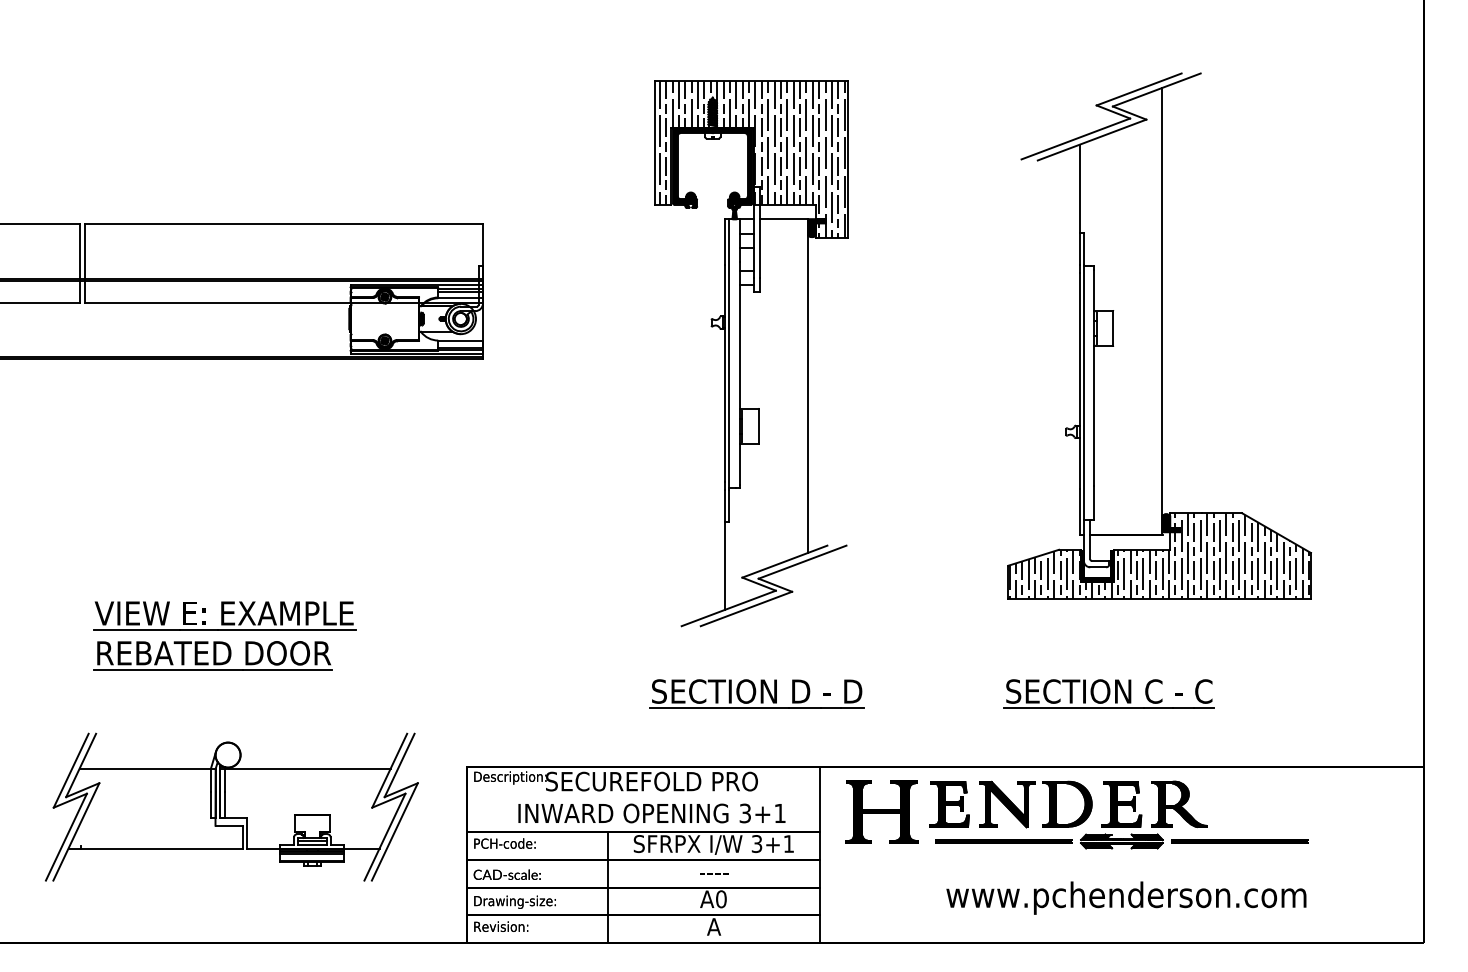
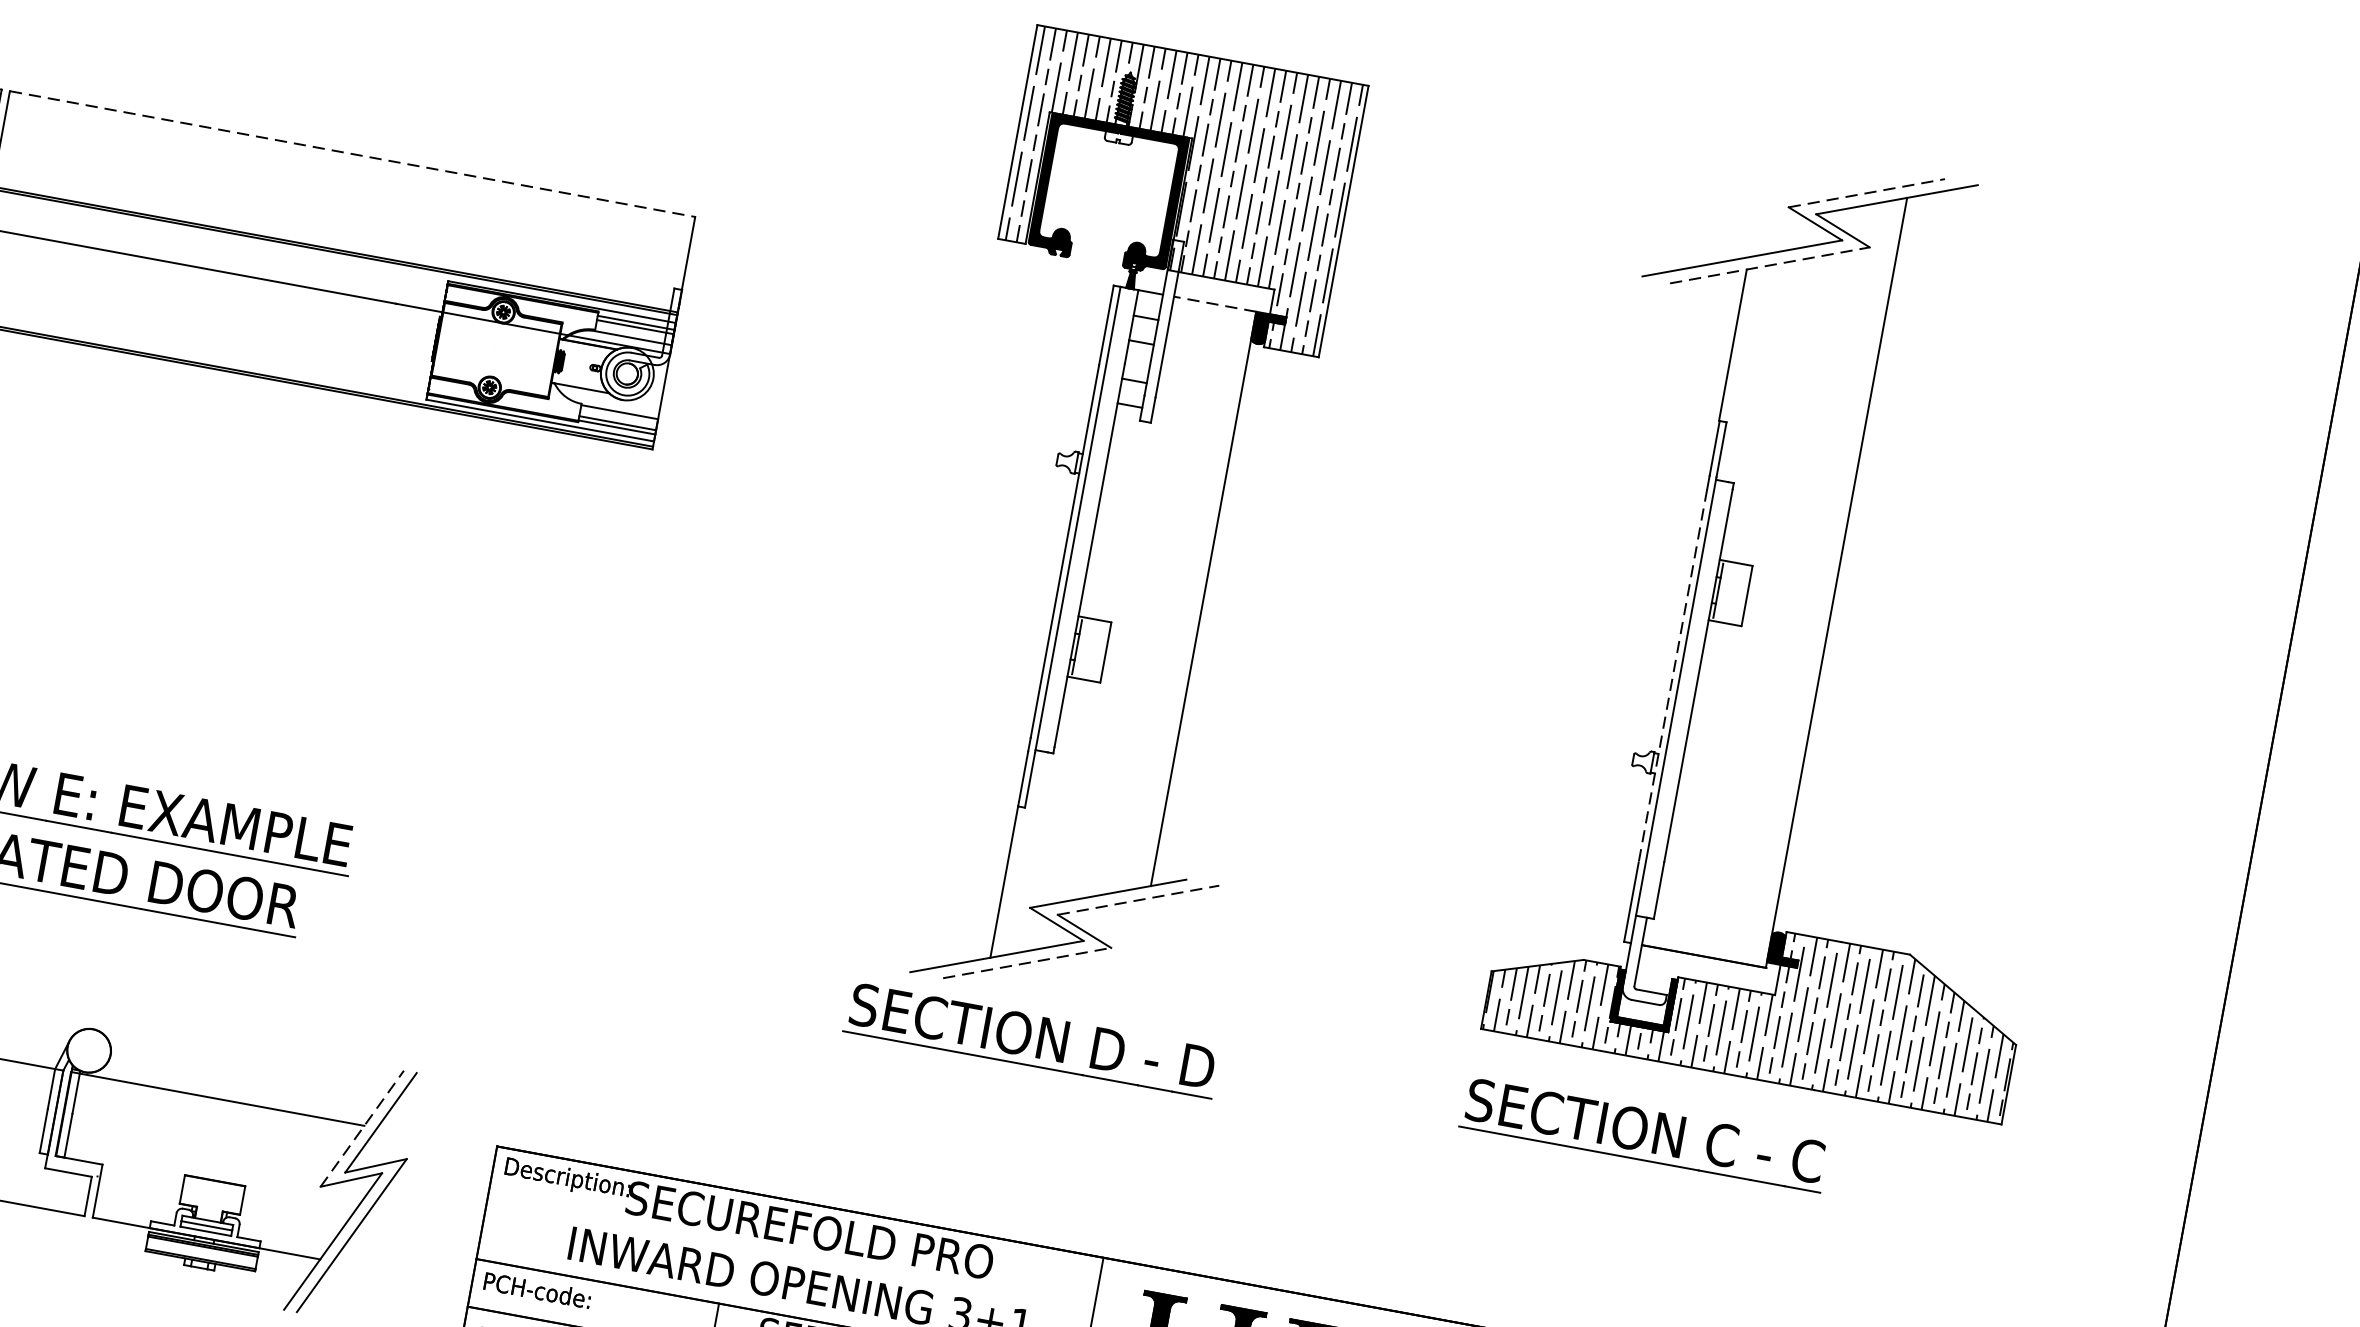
line: (1139, 89) -> (1867, 193), solid -> dashed
line: (1092, 139) -> (1770, 264), solid -> dashed
line: (784, 219) -> (1215, 304), solid -> dashed
line: (284, 223) -> (354, 153), solid -> dashed
line: (1079, 381) -> (1672, 676), solid -> dashed
line: (802, 562) -> (1138, 900), solid -> dashed
line: (746, 608) -> (1027, 962), solid -> dashed
part: (756, 693) -> (1031, 1039), moved
part: (1108, 693) -> (1643, 1133), moved
line: (389, 770) -> (361, 1128), solid -> dashed

